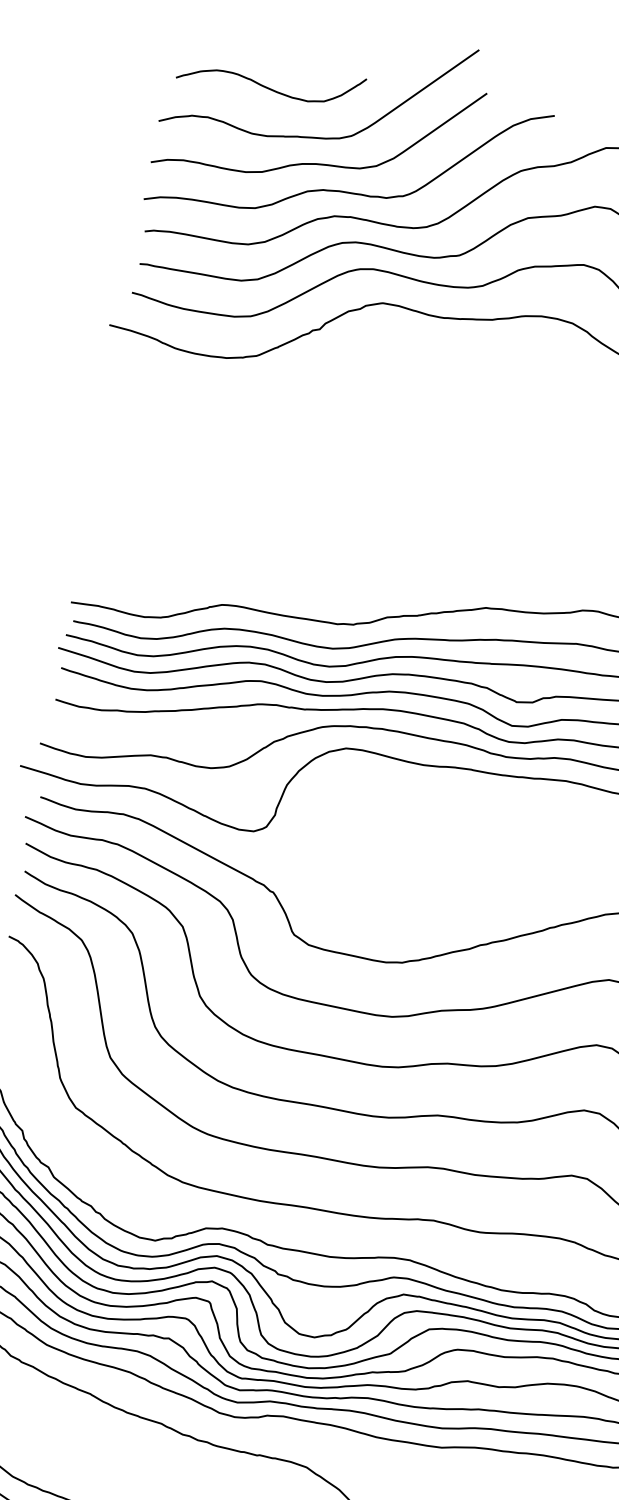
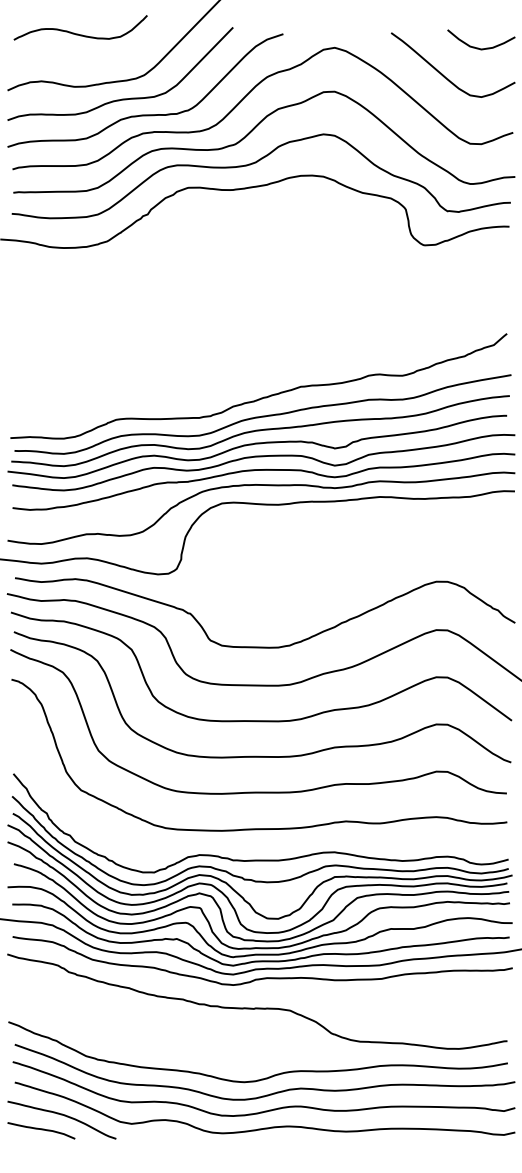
curve: (266, 85) -> (78, 33), moved

